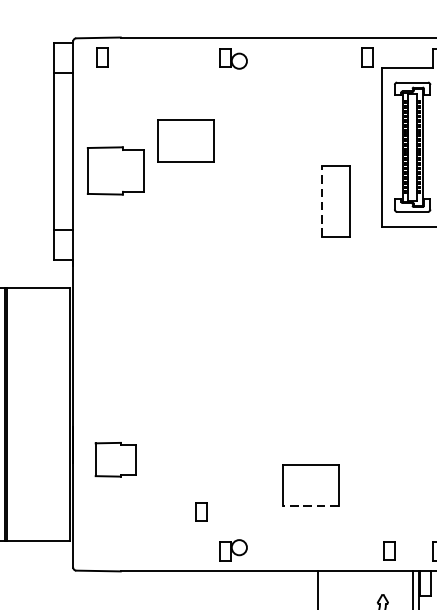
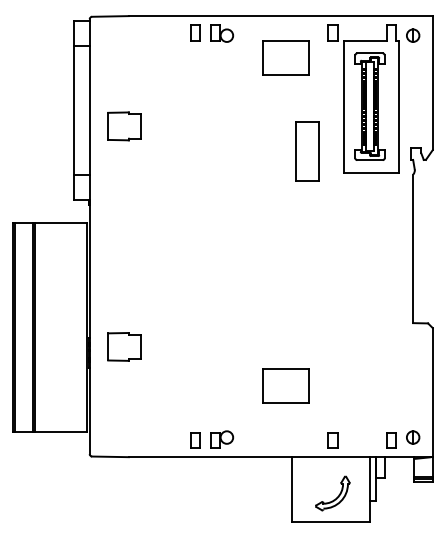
part: (102, 57) -> (195, 32), moved
part: (185, 140) -> (285, 57), moved
part: (115, 171) -> (124, 126), size x0.71
line: (322, 200) -> (295, 150), dashed -> solid
part: (115, 459) -> (124, 346), moved
line: (310, 506) -> (285, 403), dashed -> solid
part: (201, 512) -> (195, 440), moved
part: (388, 551) -> (332, 440), moved

